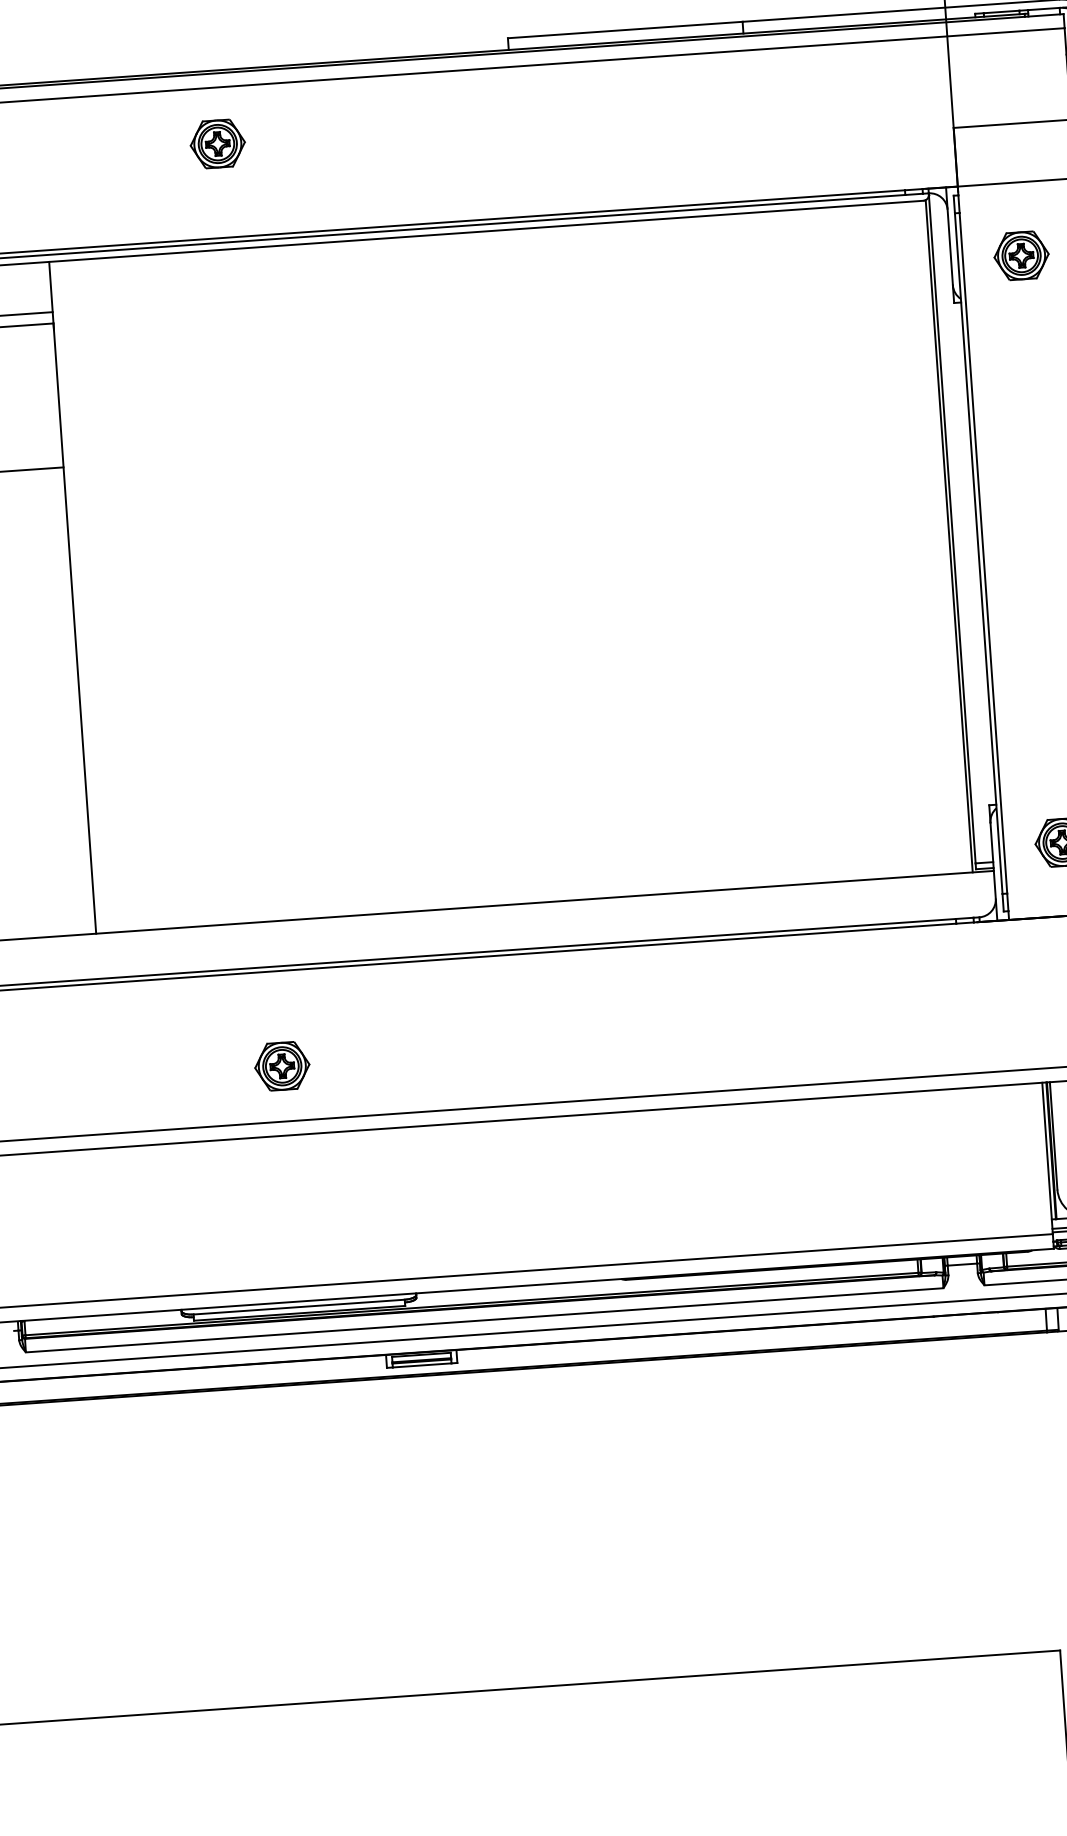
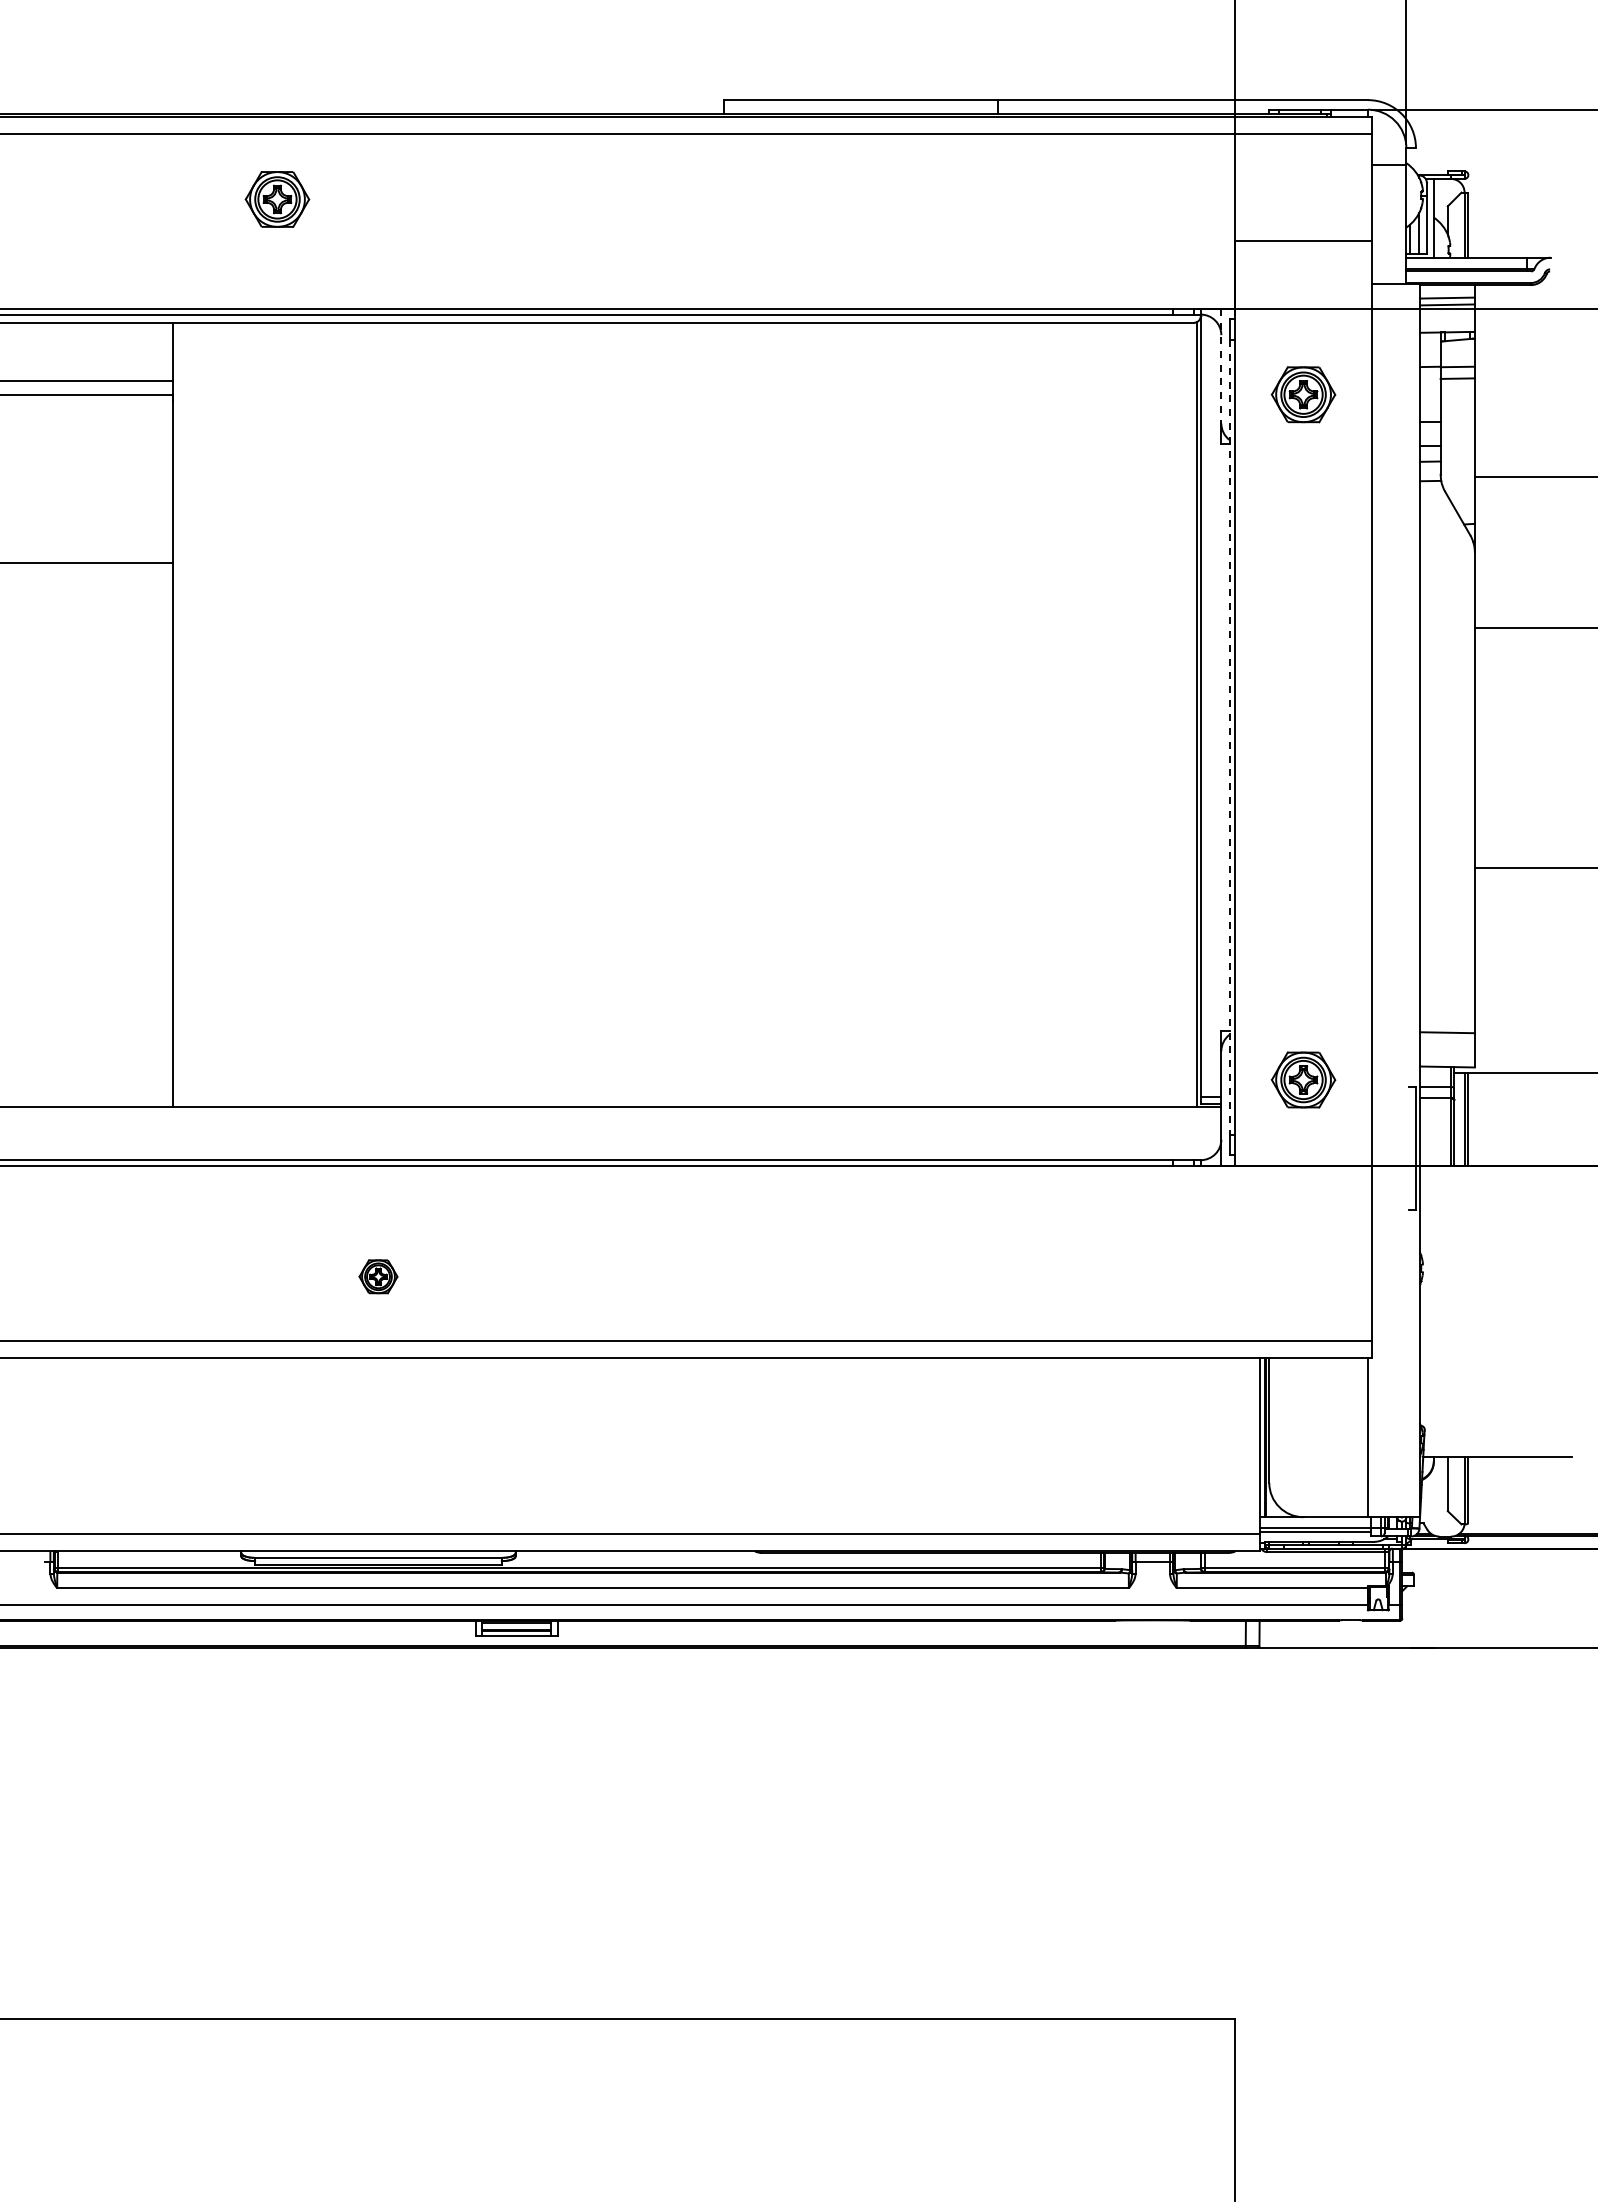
part: (217, 144) -> (277, 199), moved
line: (949, 236) -> (1221, 366), solid -> dashed
line: (978, 553) -> (1229, 737), solid -> dashed
part: (282, 1066) -> (378, 1276), size x0.6

